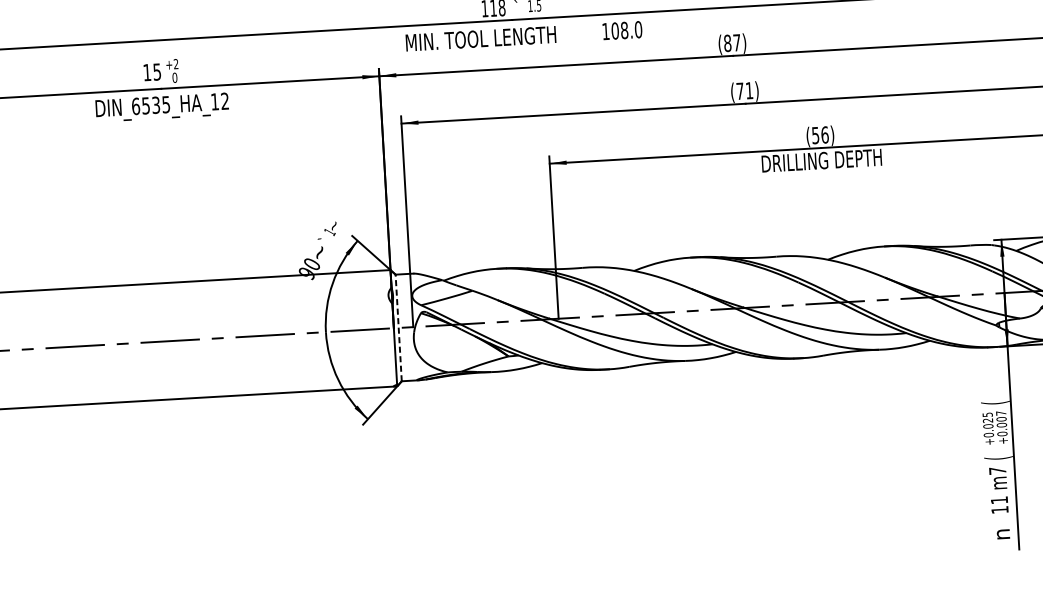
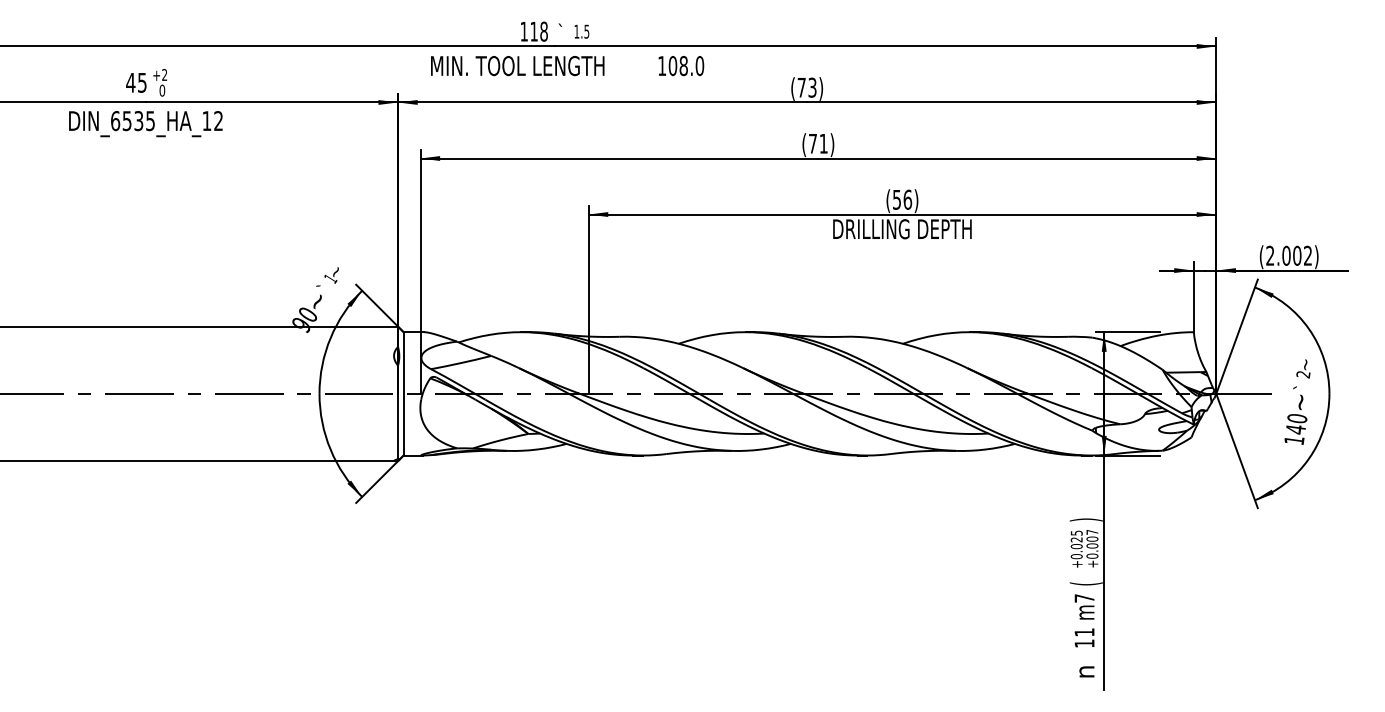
text: (731, 42) -> (806, 87), (87) -> (73)
text: (146, 72) -> (130, 82), 15 -> 45
line: (398, 327) -> (403, 393), dashed -> solid
text: (994, 402) -> (1085, 519), ( -> )

